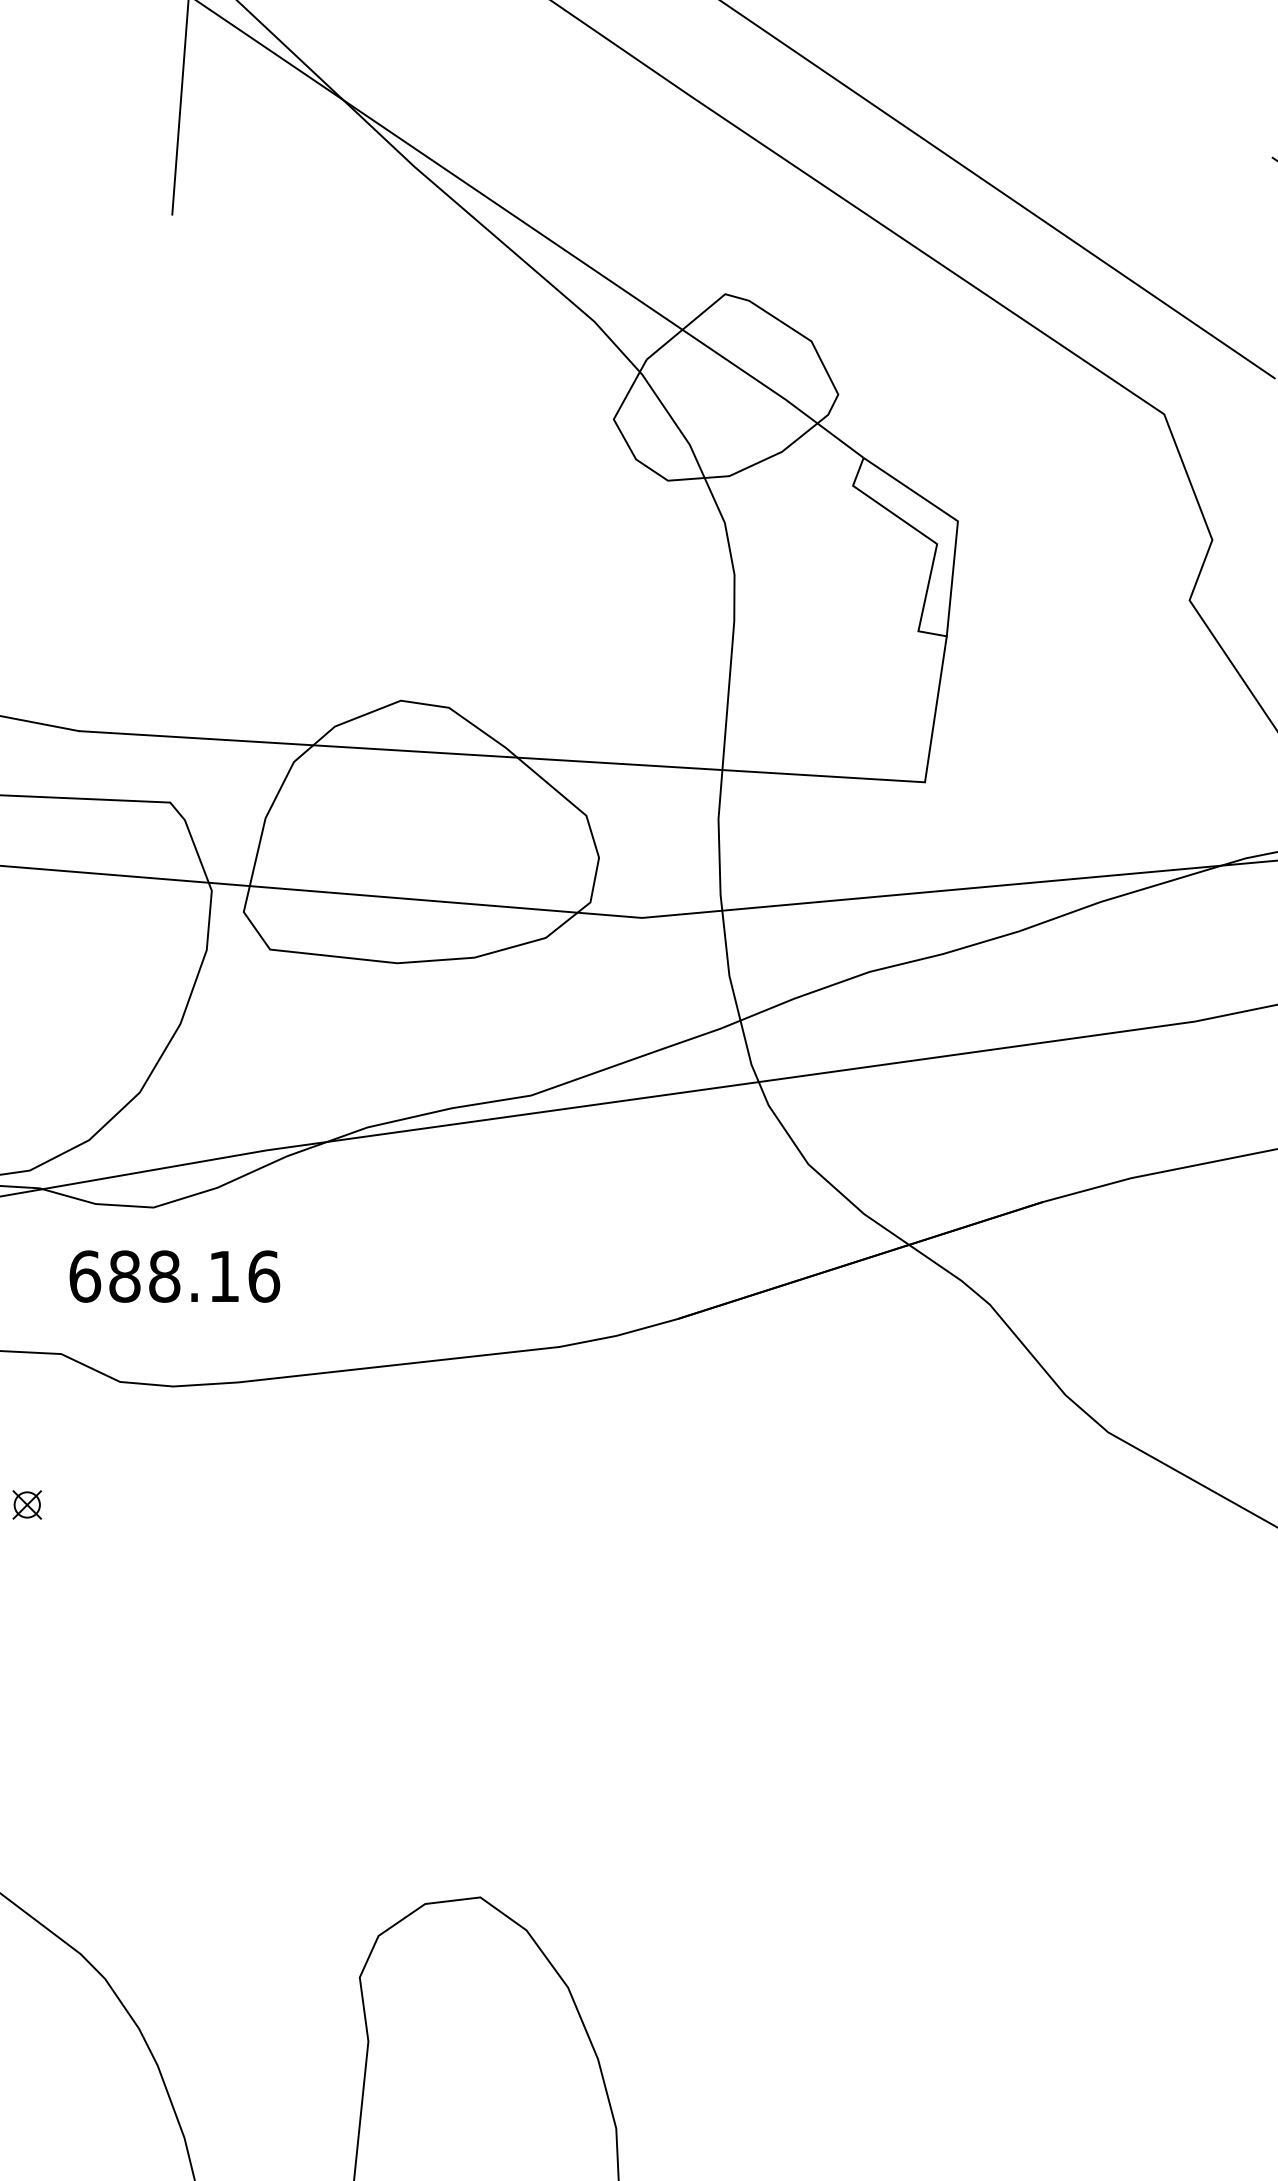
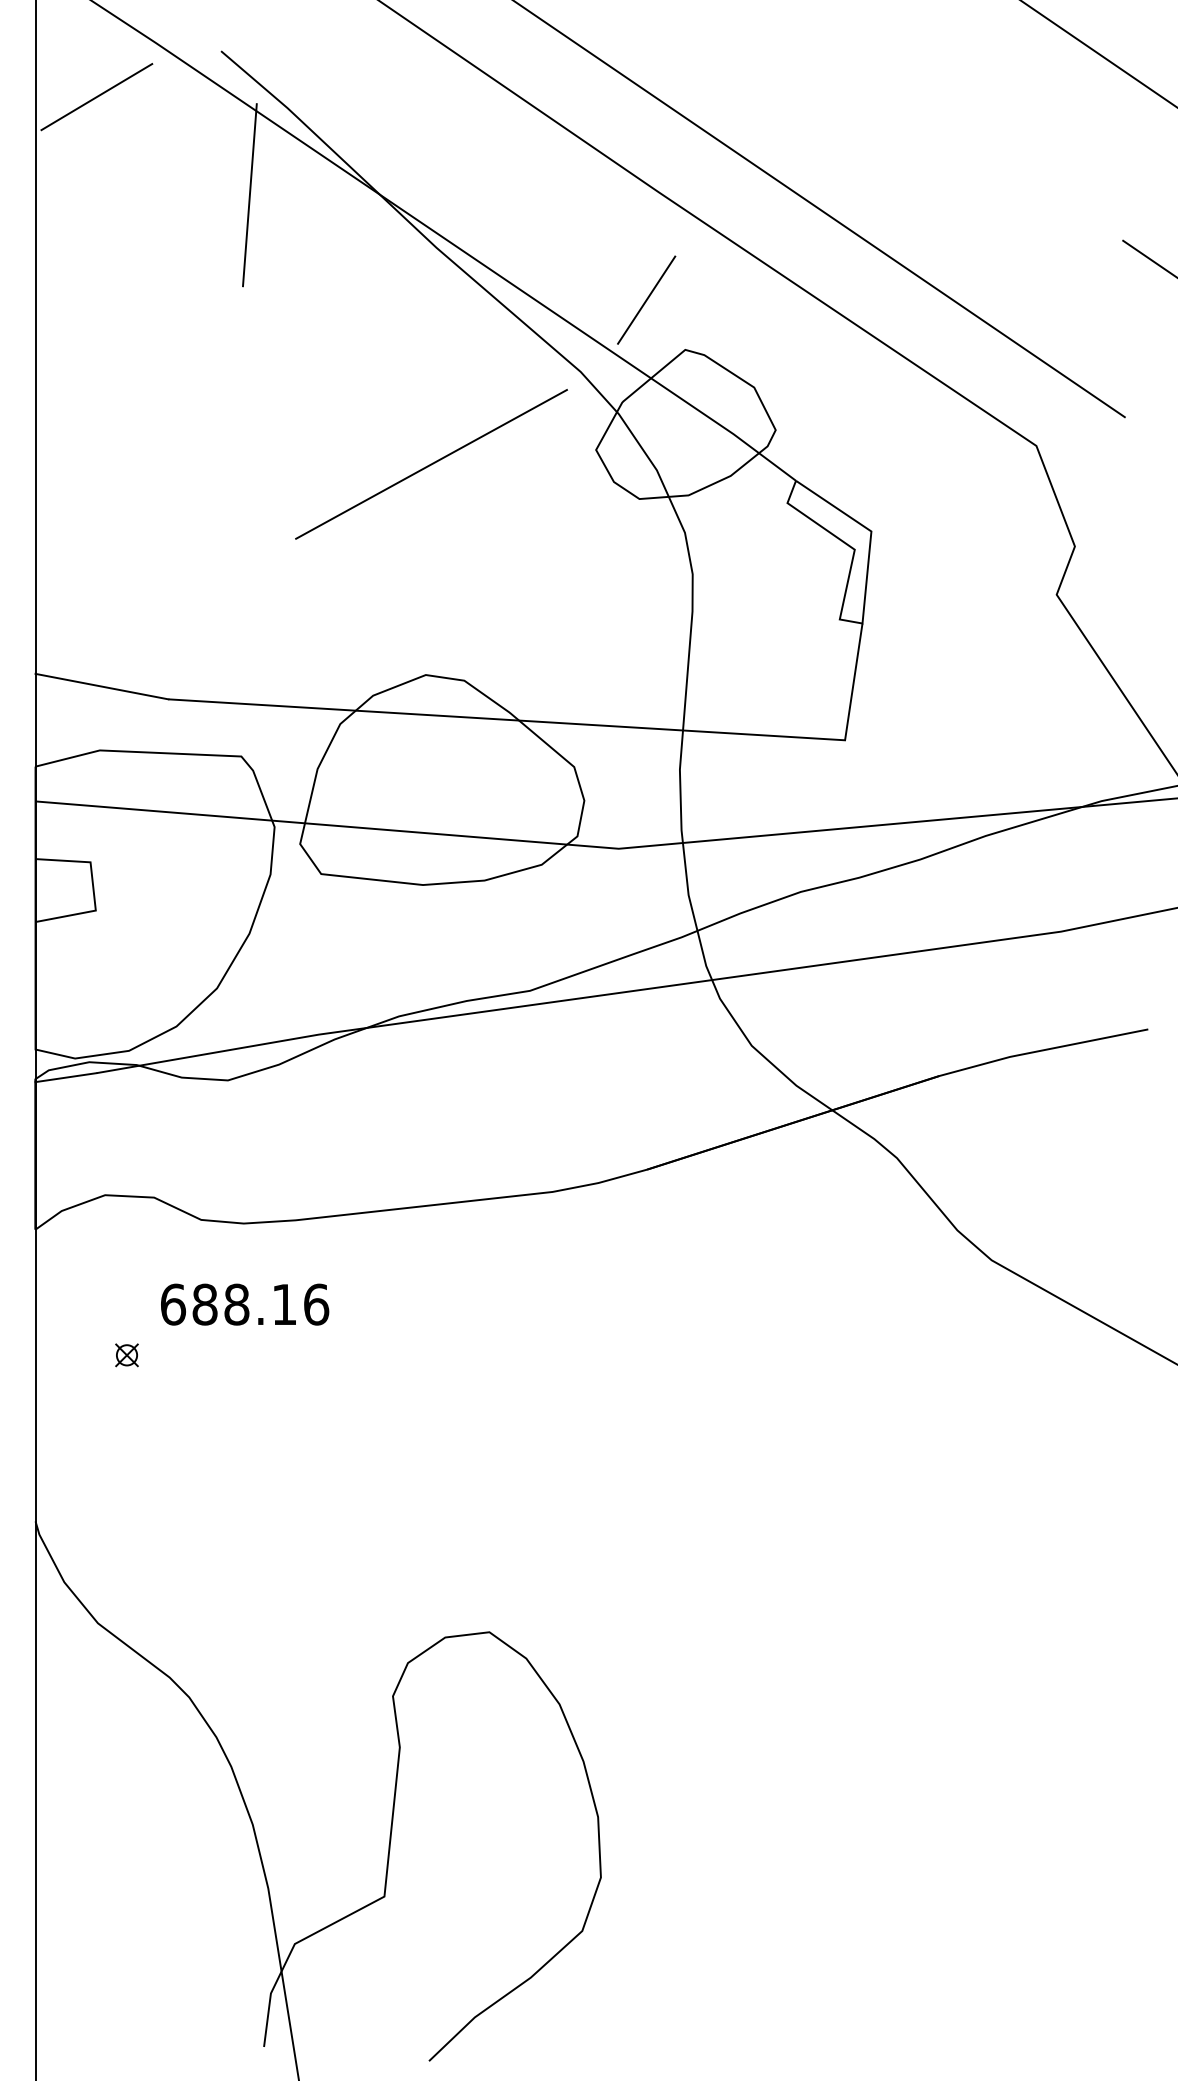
line: (676, 231) -> (646, 299), added
line: (407, 437) -> (431, 464), added
text: (175, 1276) -> (245, 1304), moved
part: (26, 1505) -> (126, 1355), moved

